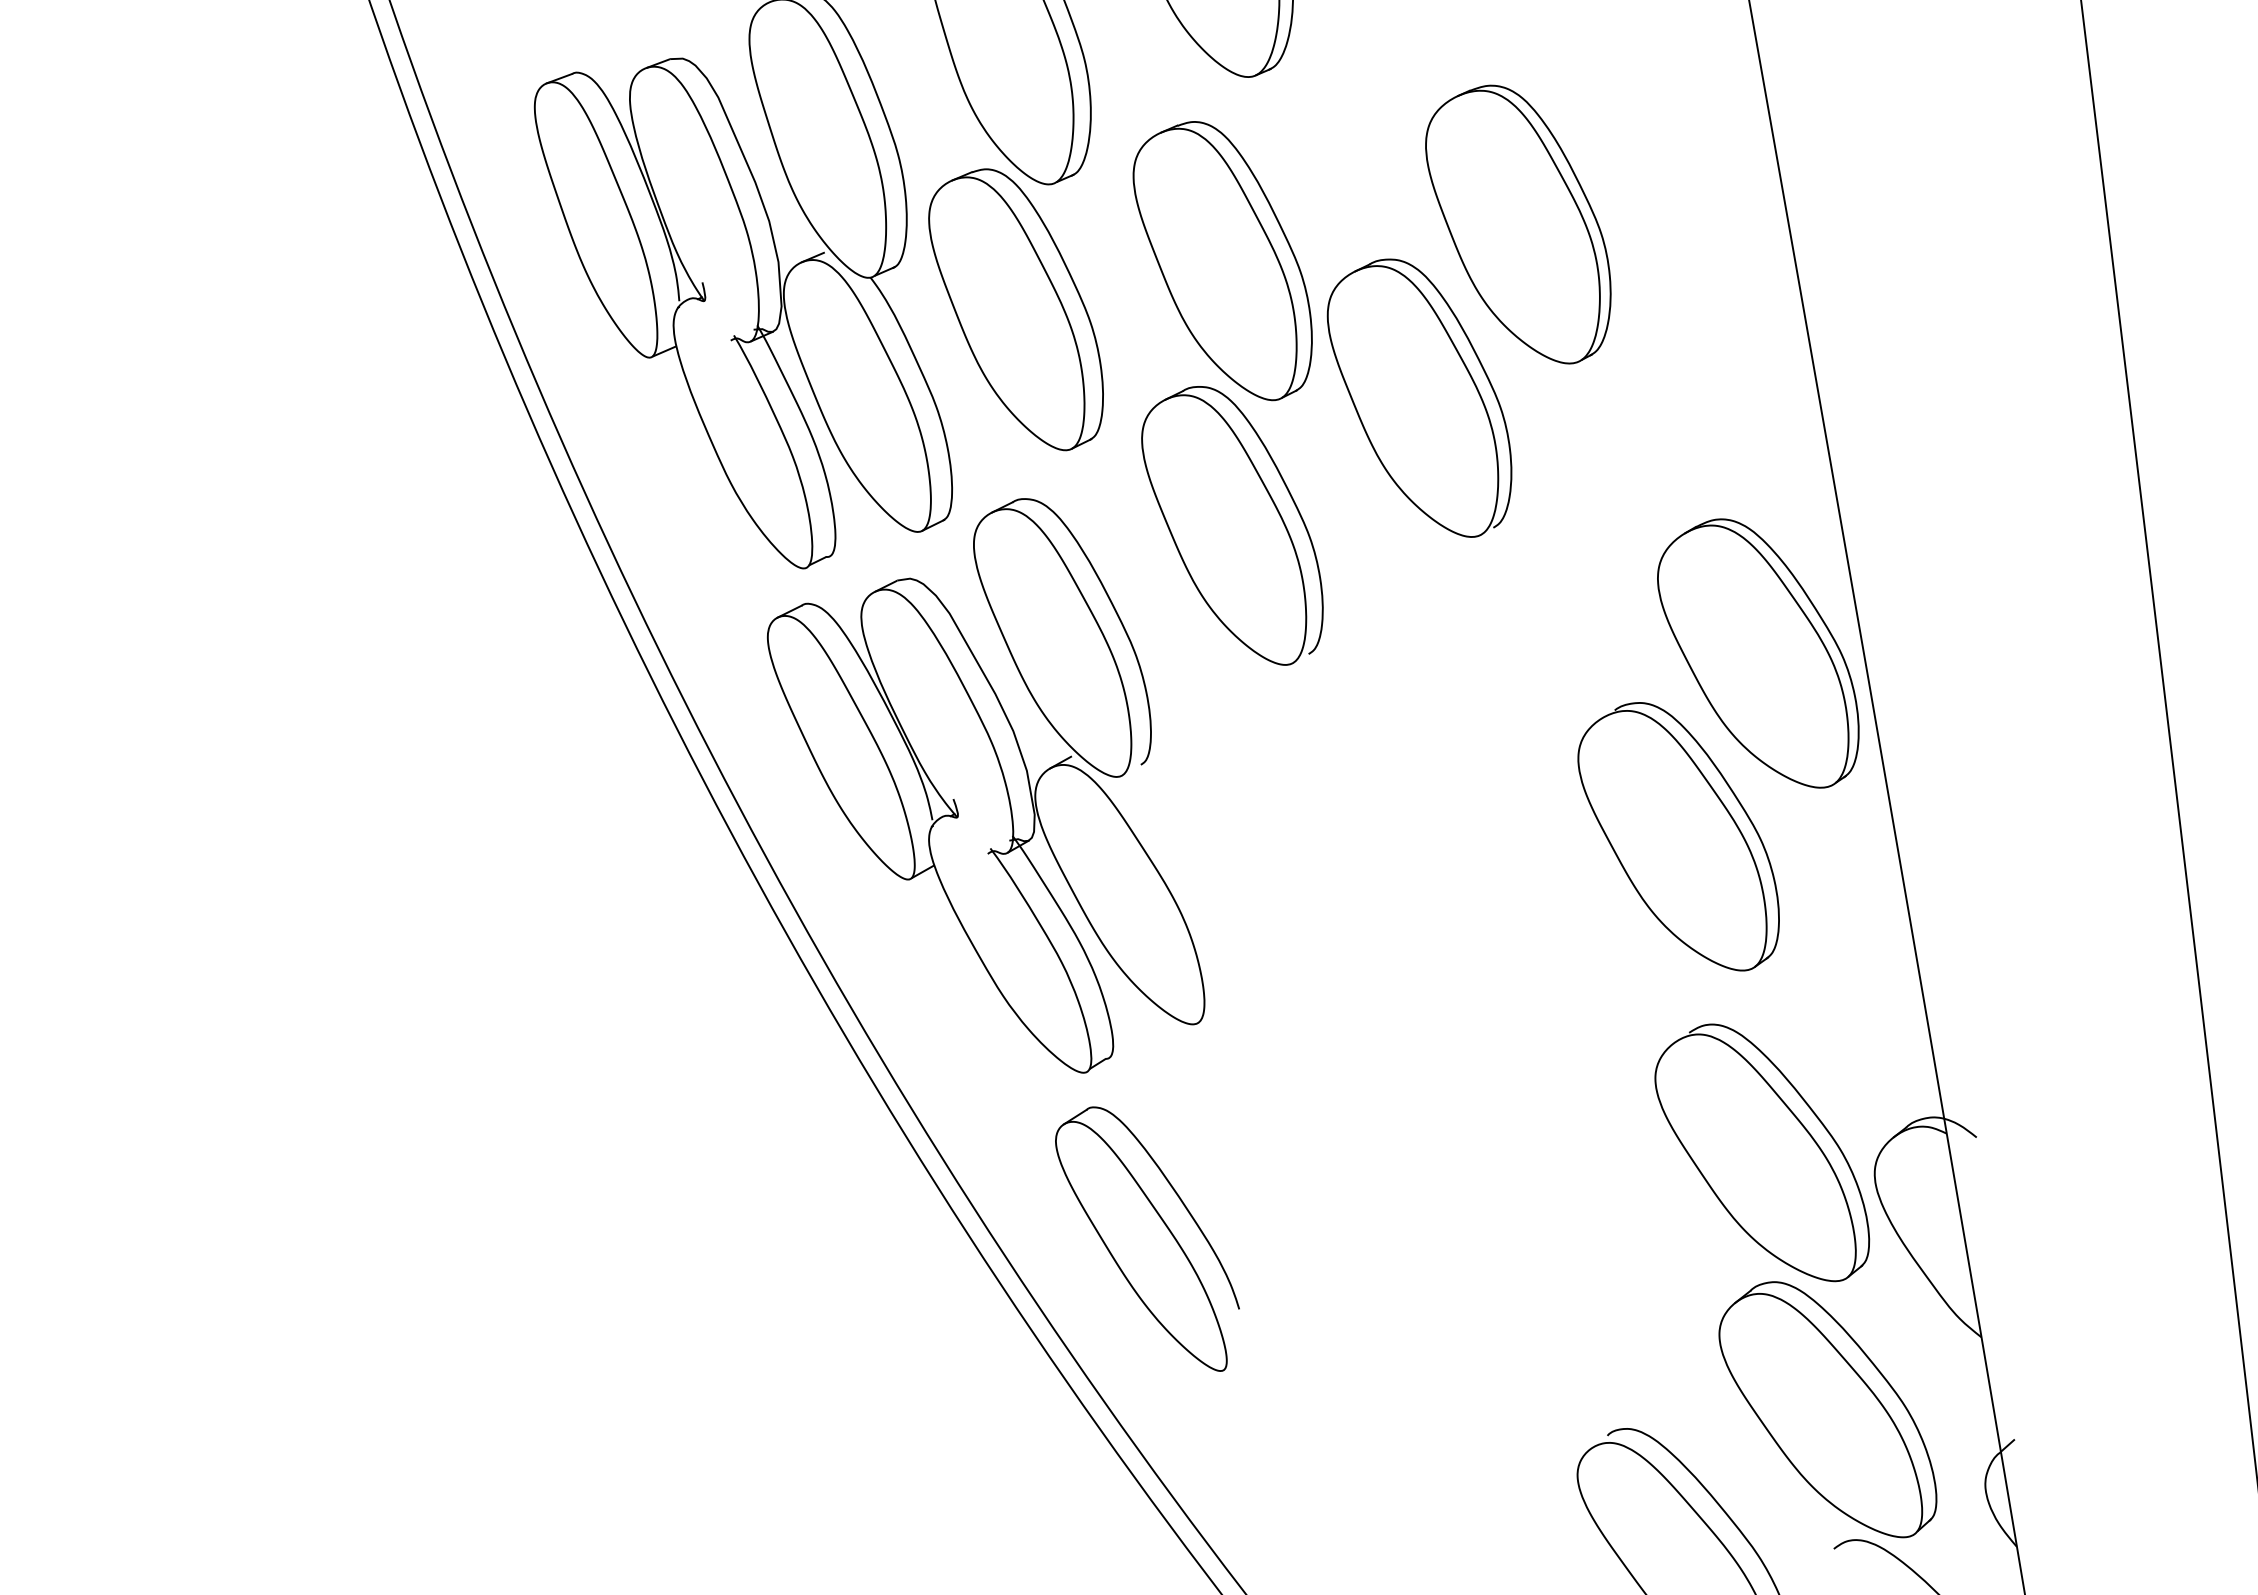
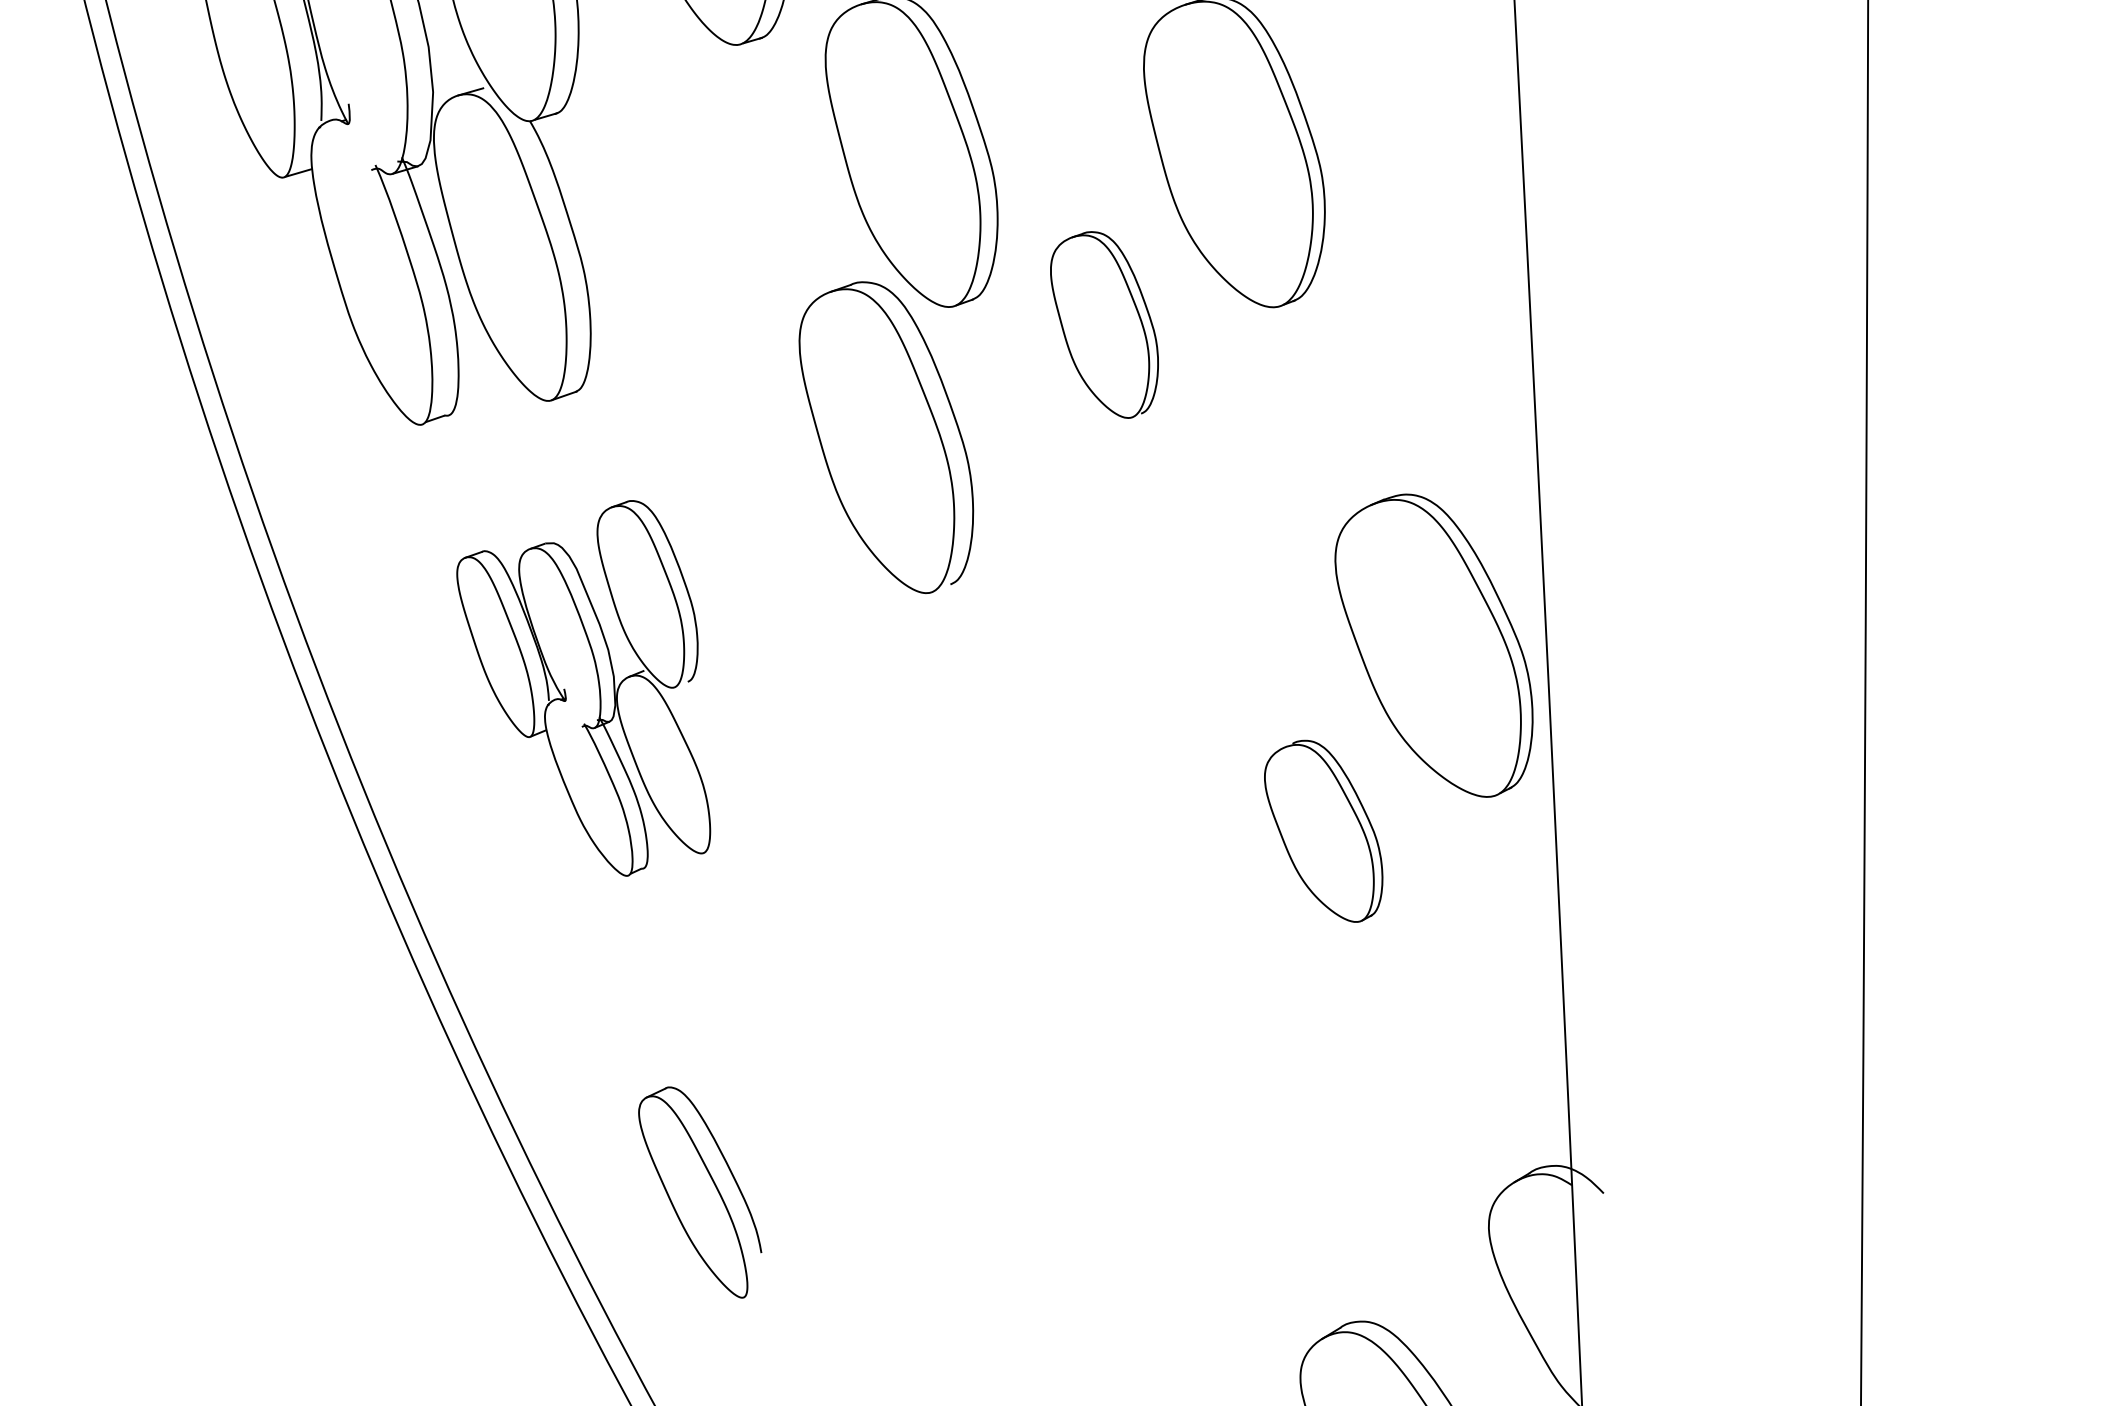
part: (1015, 309) -> (681, 174), removed
part: (1419, 397) -> (1103, 323), size x0.6
part: (986, 785) -> (586, 682), size x0.6
part: (1678, 836) -> (1323, 830), size x0.6
part: (1762, 1152) -> (1371, 1180), removed
part: (1147, 1238) -> (699, 1191), size x0.7

